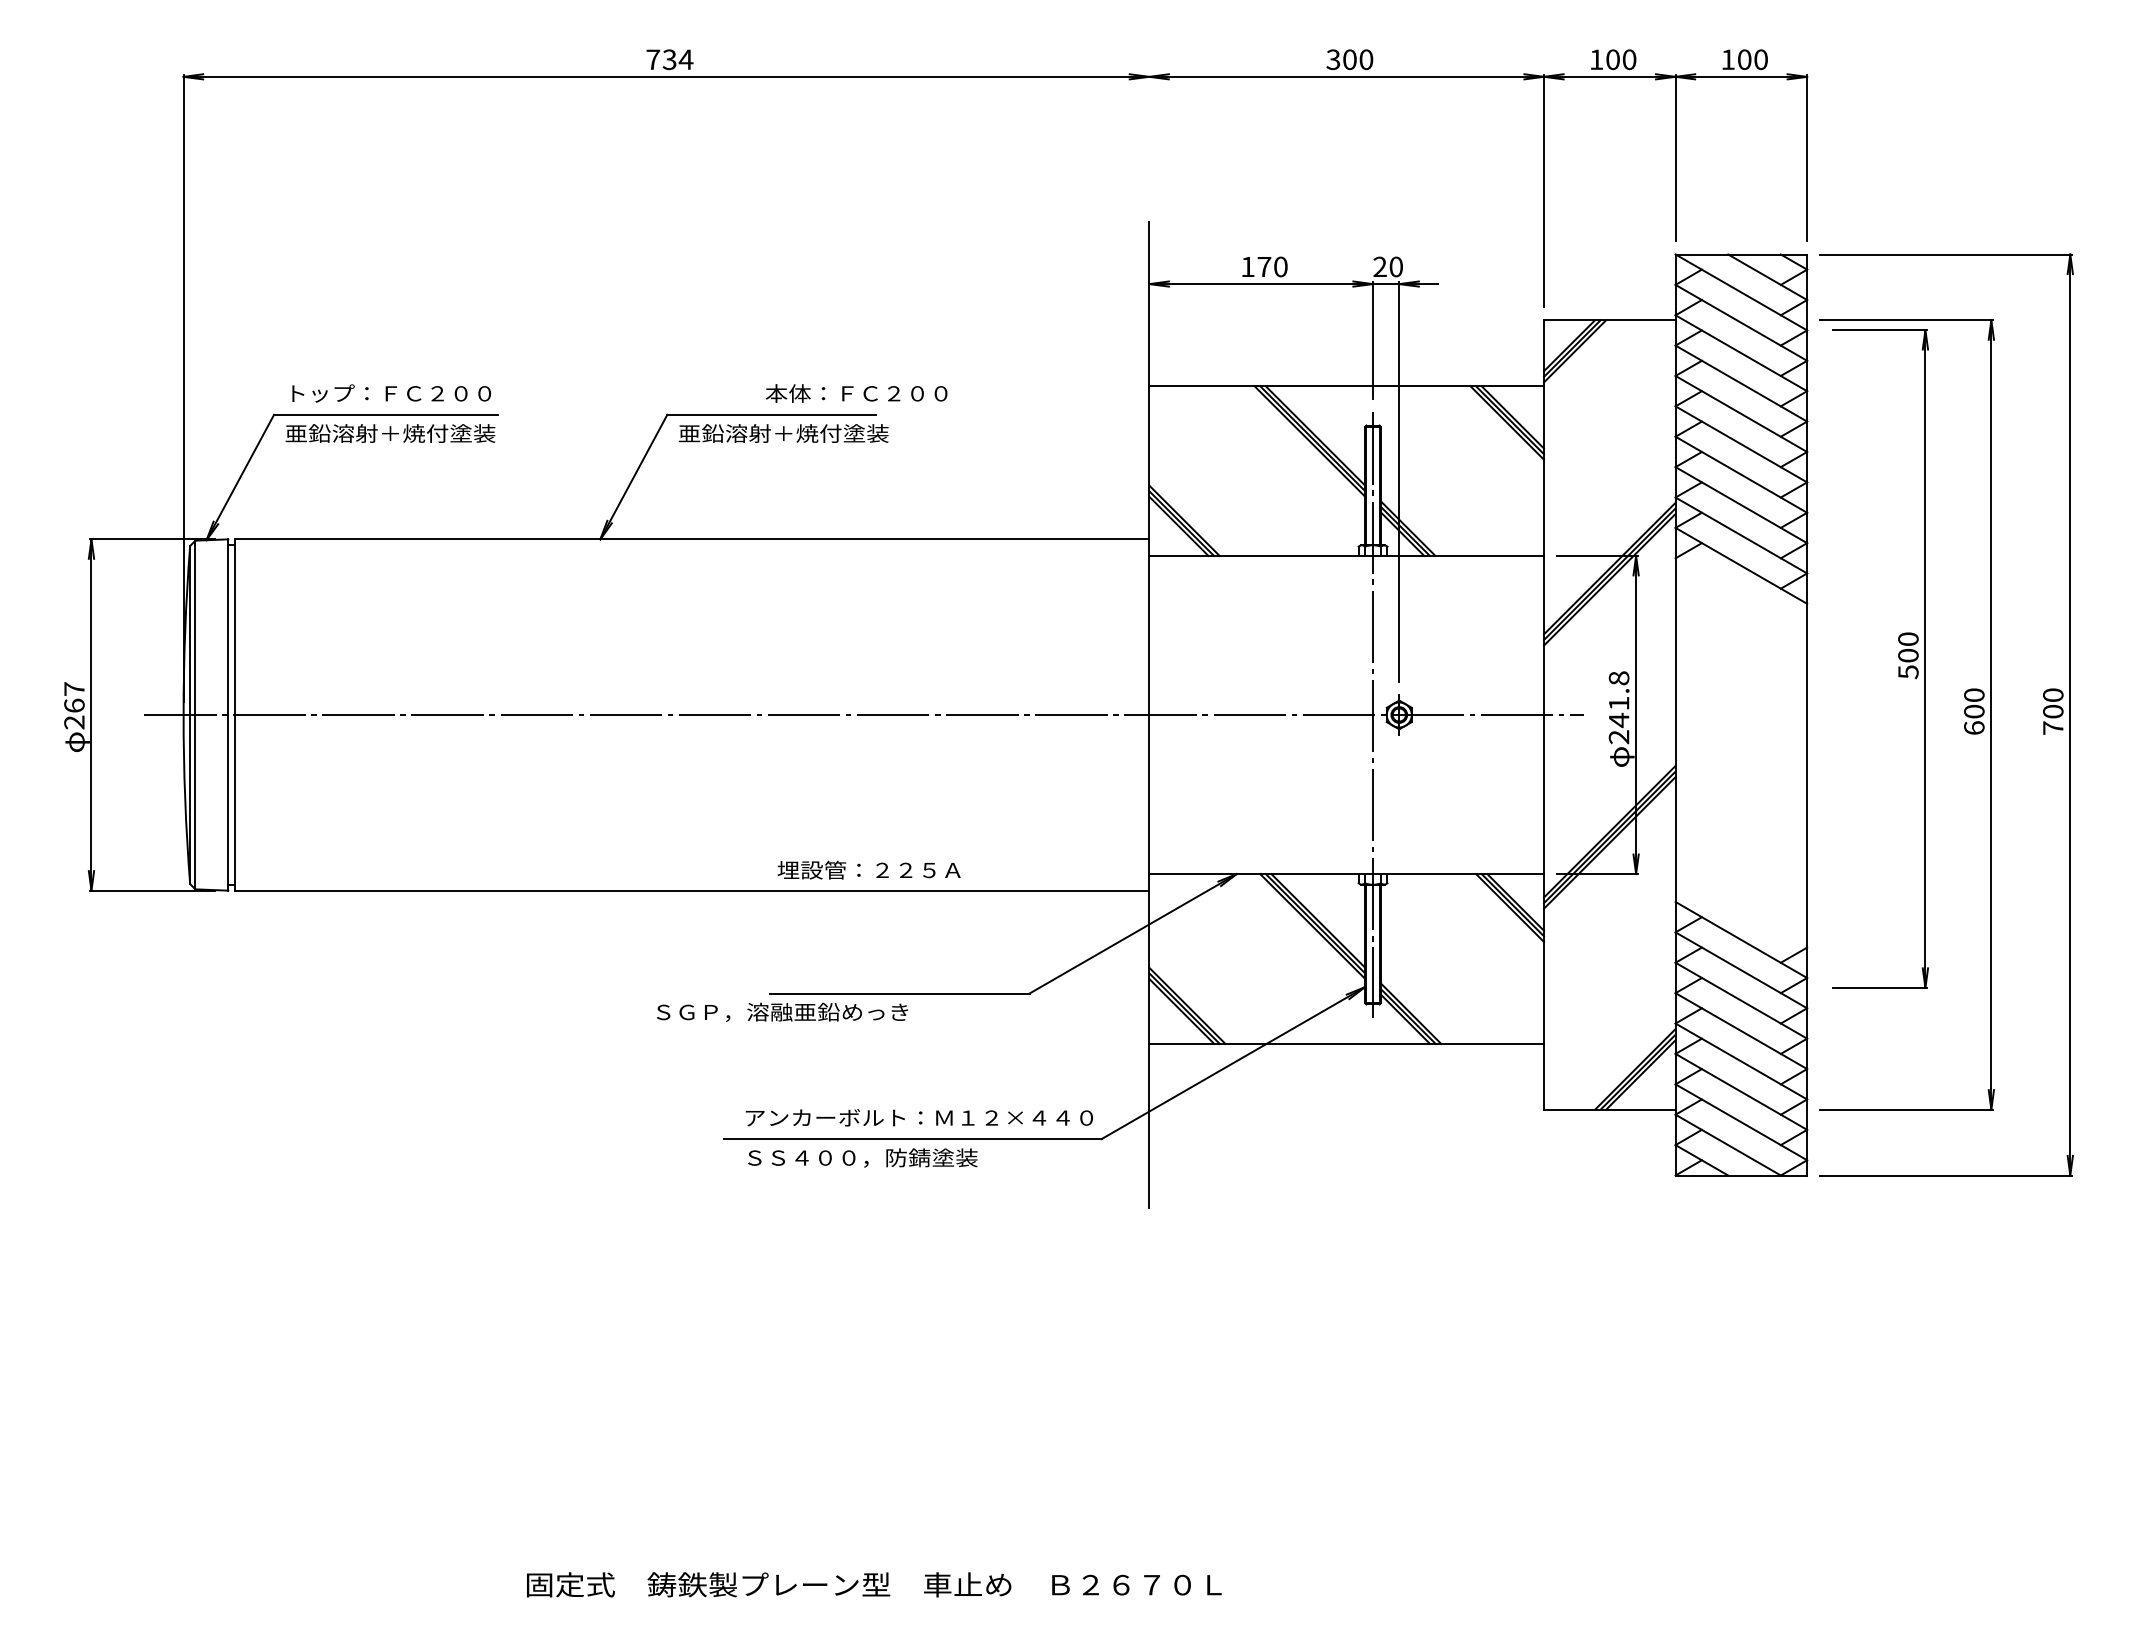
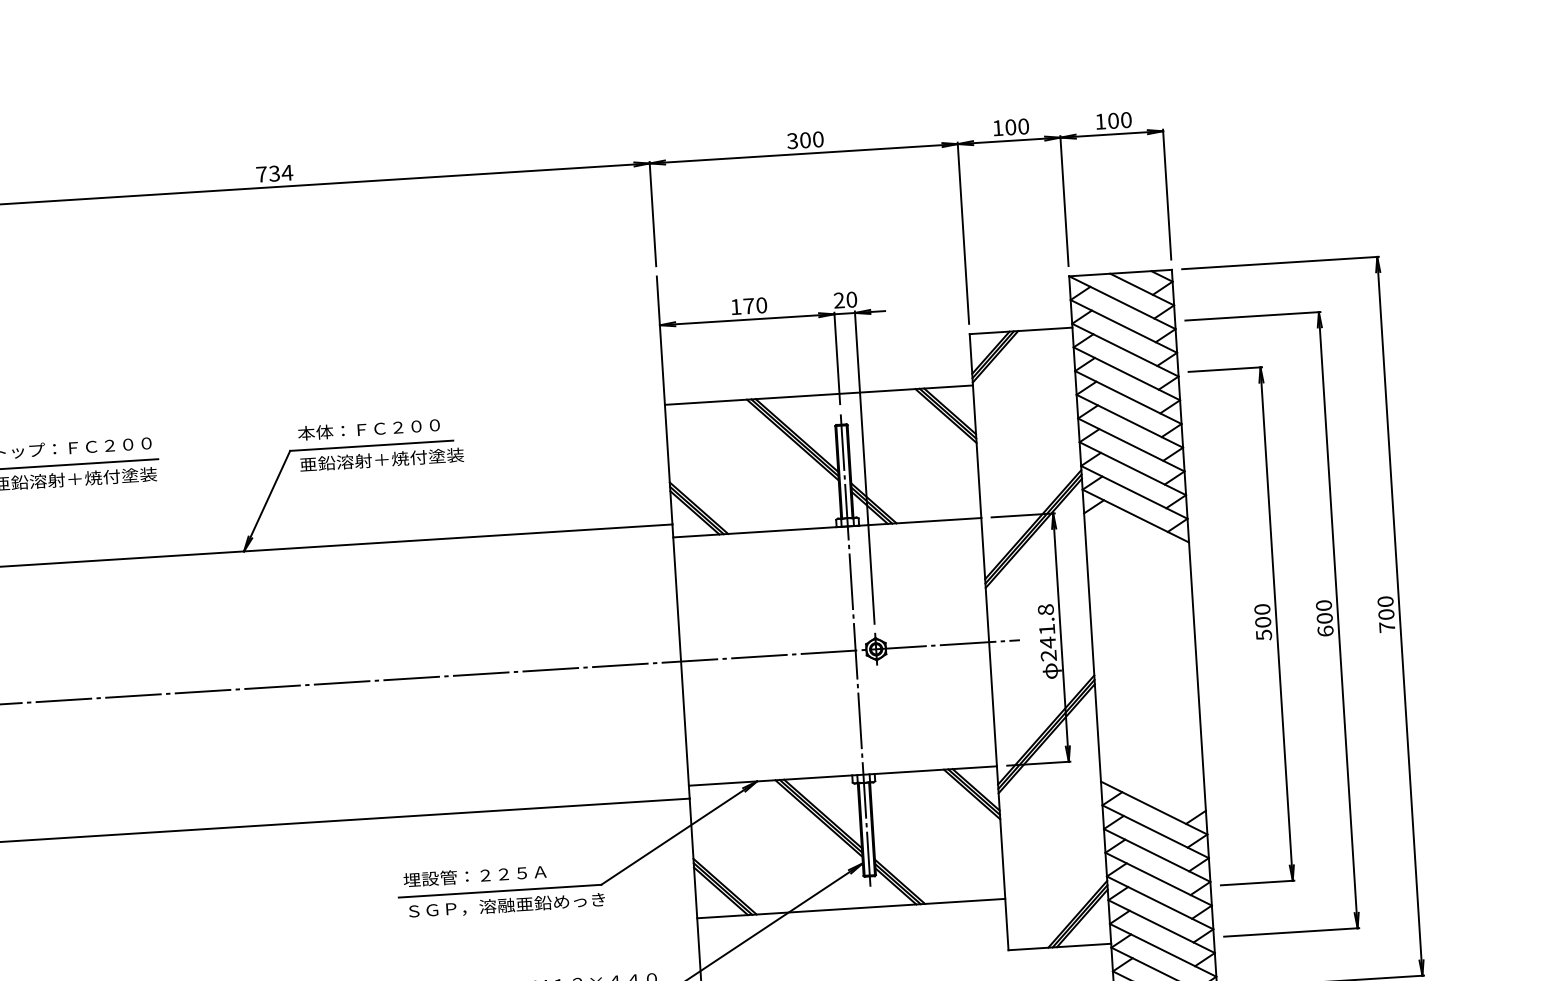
line: (1149, 141) -> (653, 213), added
text: (856, 393) -> (368, 429), moved
part: (1898, 658) -> (1255, 625), moved
text: (868, 869) -> (474, 875), moved
text: (782, 1011) -> (506, 904), moved

